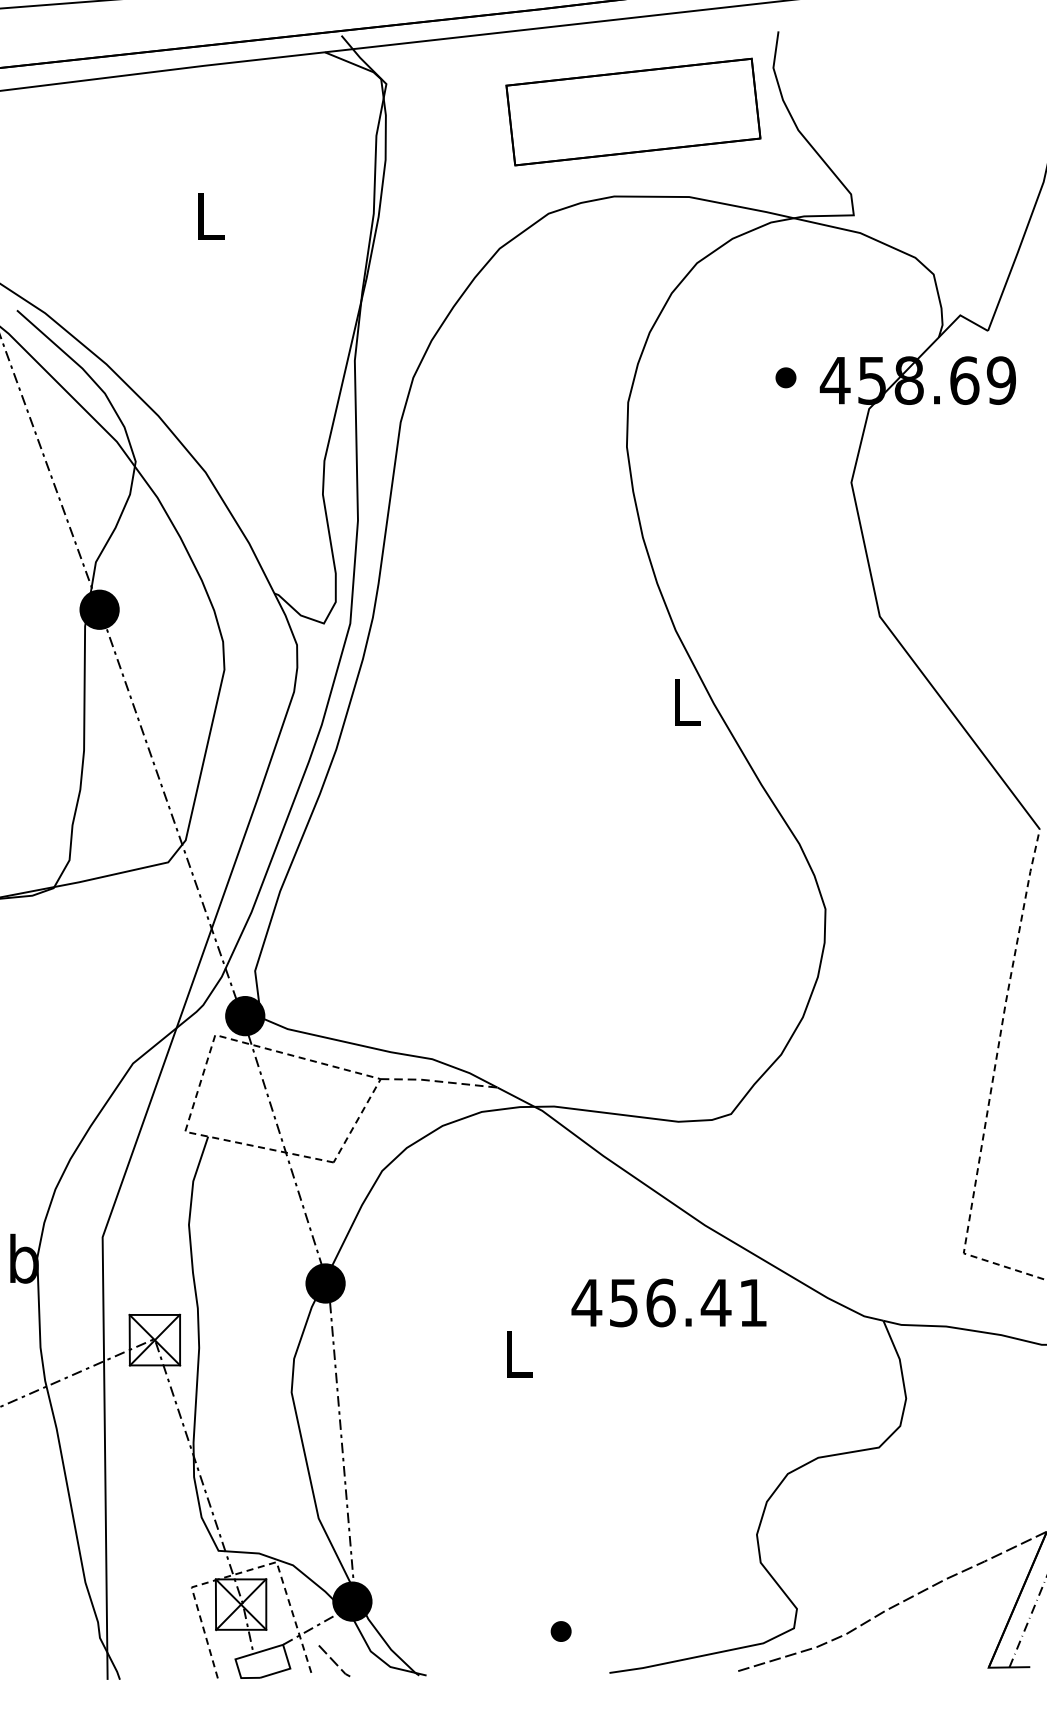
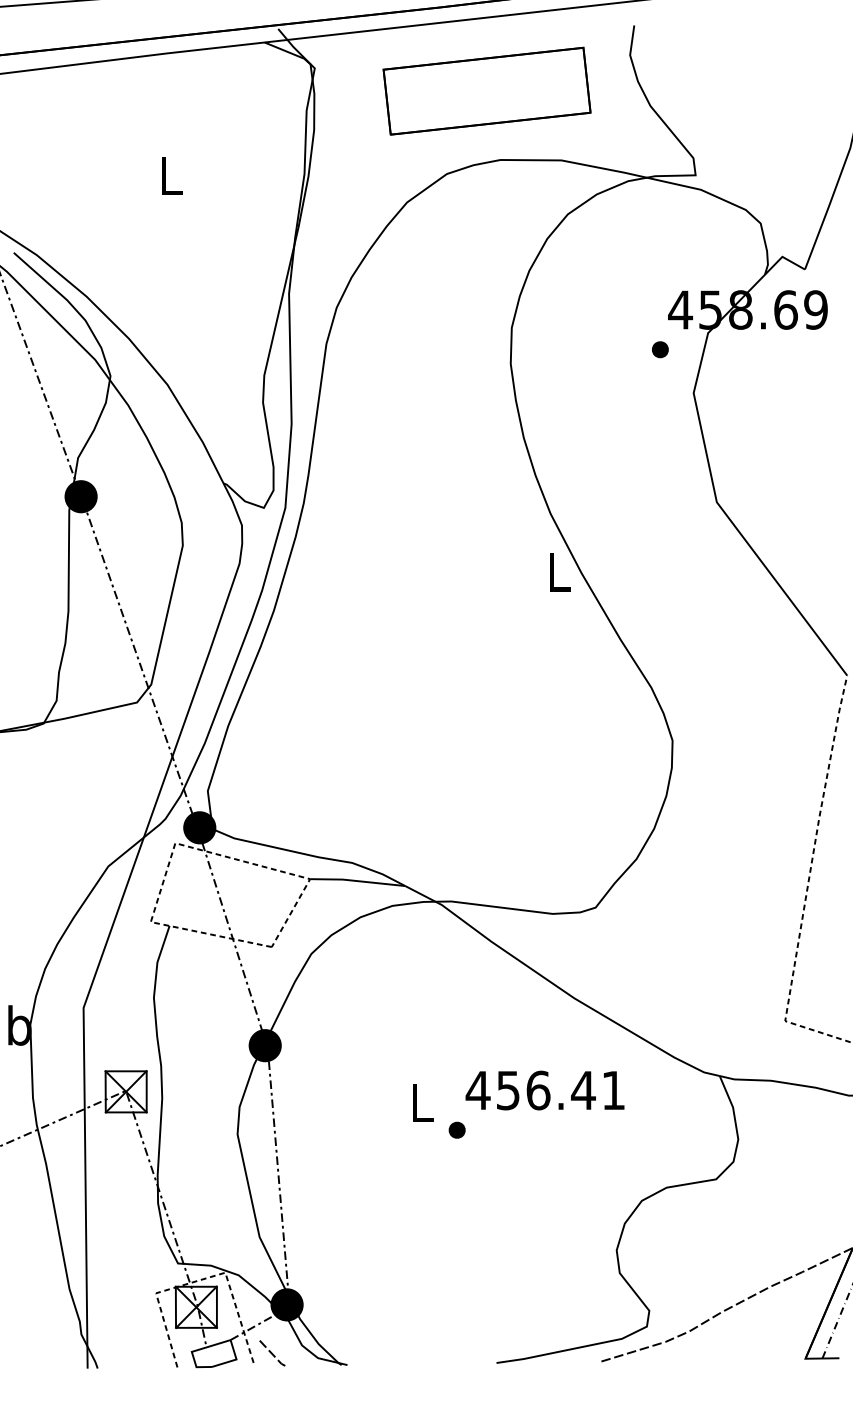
part: (632, 111) -> (486, 90), moved
part: (786, 377) -> (660, 349), moved
line: (438, 1082) -> (357, 881), dashed -> solid
text: (668, 1302) -> (544, 1090), moved
part: (560, 1630) -> (456, 1129), moved

